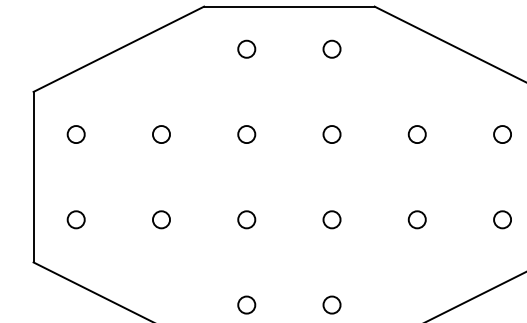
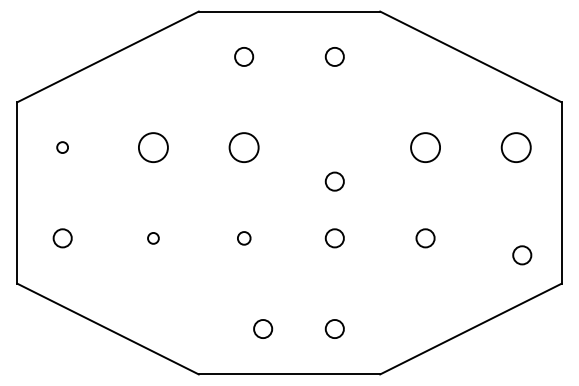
circle: (76, 134) -> (62, 147), size x0.6
circle: (161, 134) -> (153, 147), size x1.6
circle: (247, 134) -> (244, 147), size x1.6
circle: (331, 134) -> (334, 181), moved
circle: (417, 134) -> (425, 147), size x1.6
circle: (502, 134) -> (516, 147), size x1.6
circle: (161, 219) -> (153, 238), size x0.6
circle: (247, 219) -> (244, 238), size x0.7
circle: (502, 219) -> (522, 255), moved
circle: (247, 304) -> (263, 328), moved

